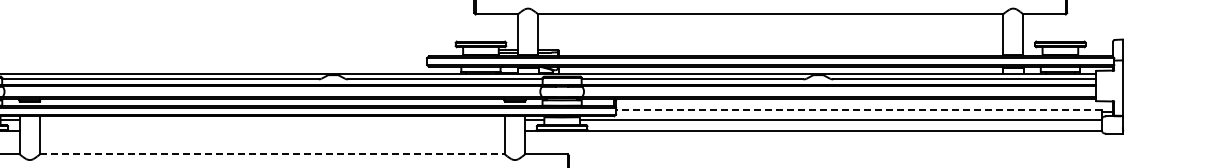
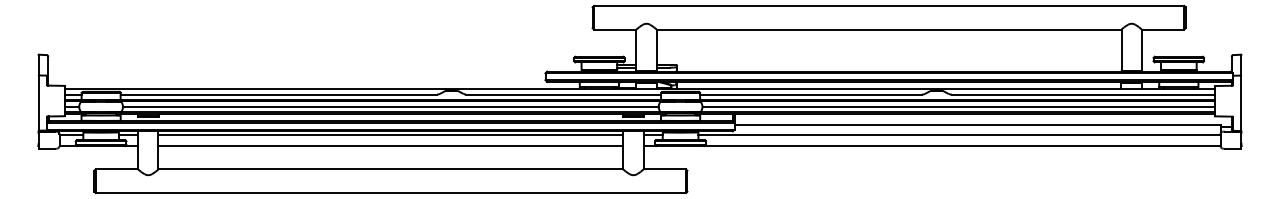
line: (272, 91) -> (390, 106), added
line: (840, 91) -> (958, 106), added
line: (859, 110) -> (977, 125), dashed -> solid
line: (272, 119) -> (390, 134), added
line: (272, 130) -> (390, 145), added
line: (273, 154) -> (391, 169), dashed -> solid

